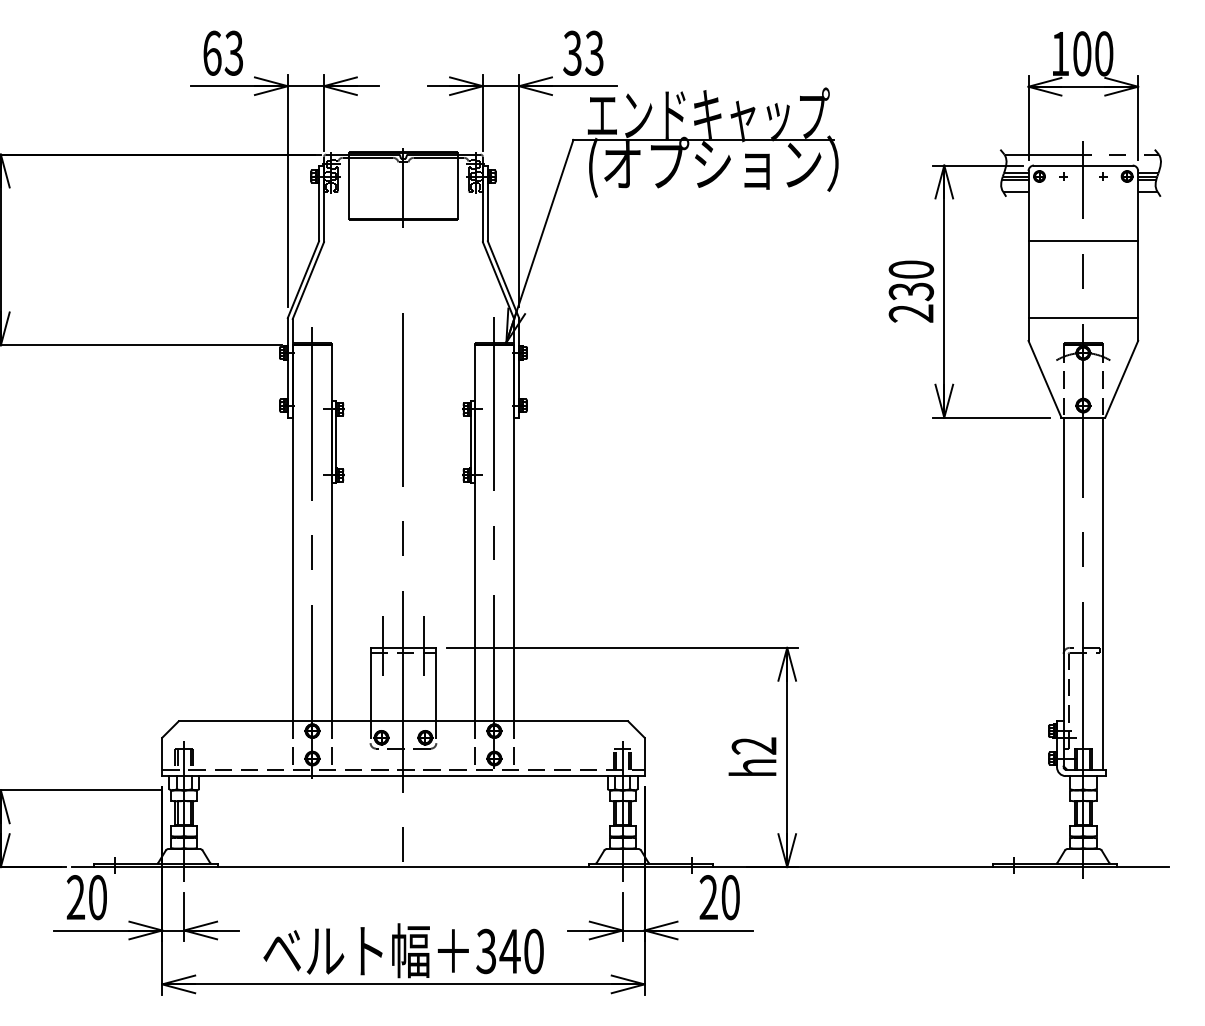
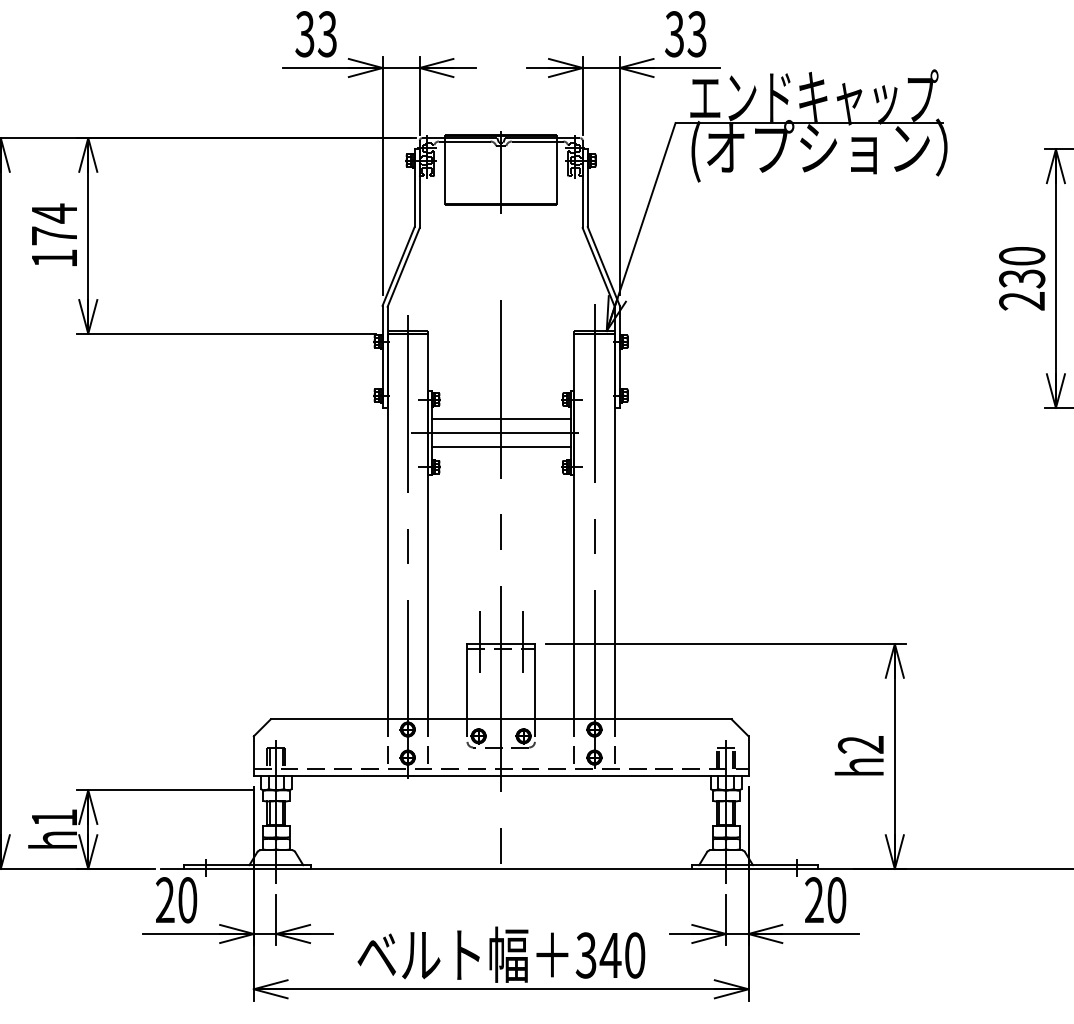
text: (211, 52) -> (304, 33), 63 -> 33
line: (403, 428) -> (501, 419), added
line: (397, 442) -> (495, 433), added
line: (403, 456) -> (501, 447), added

